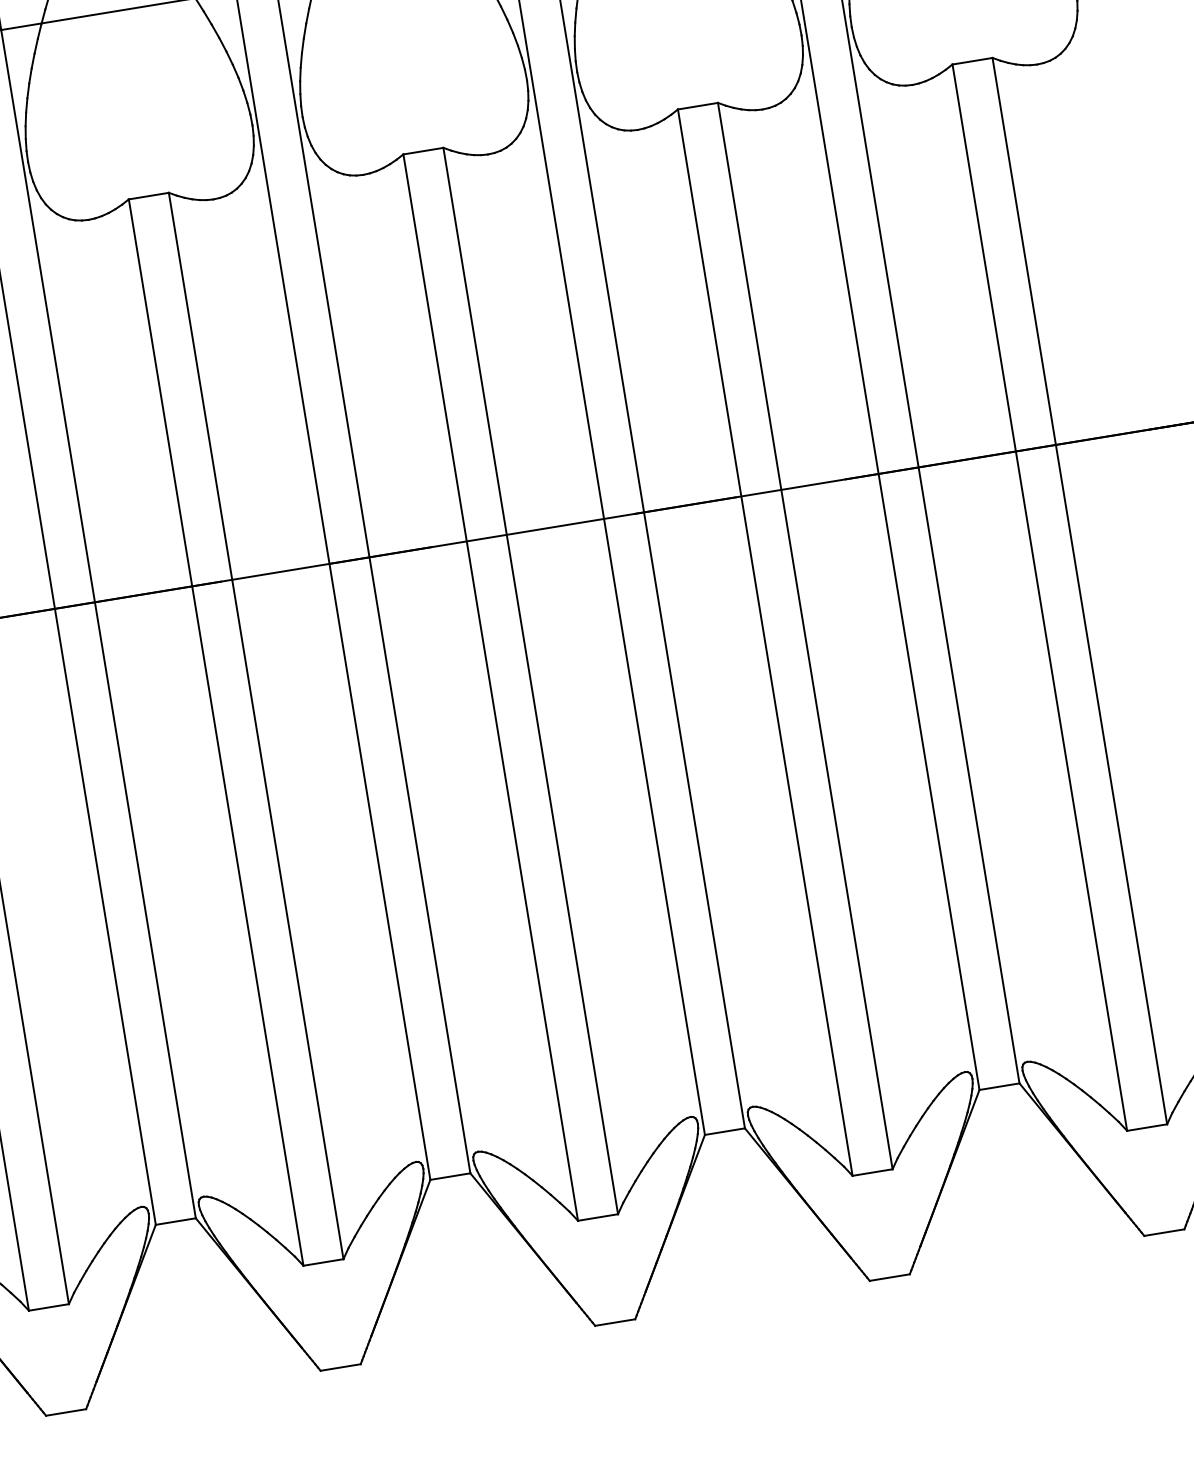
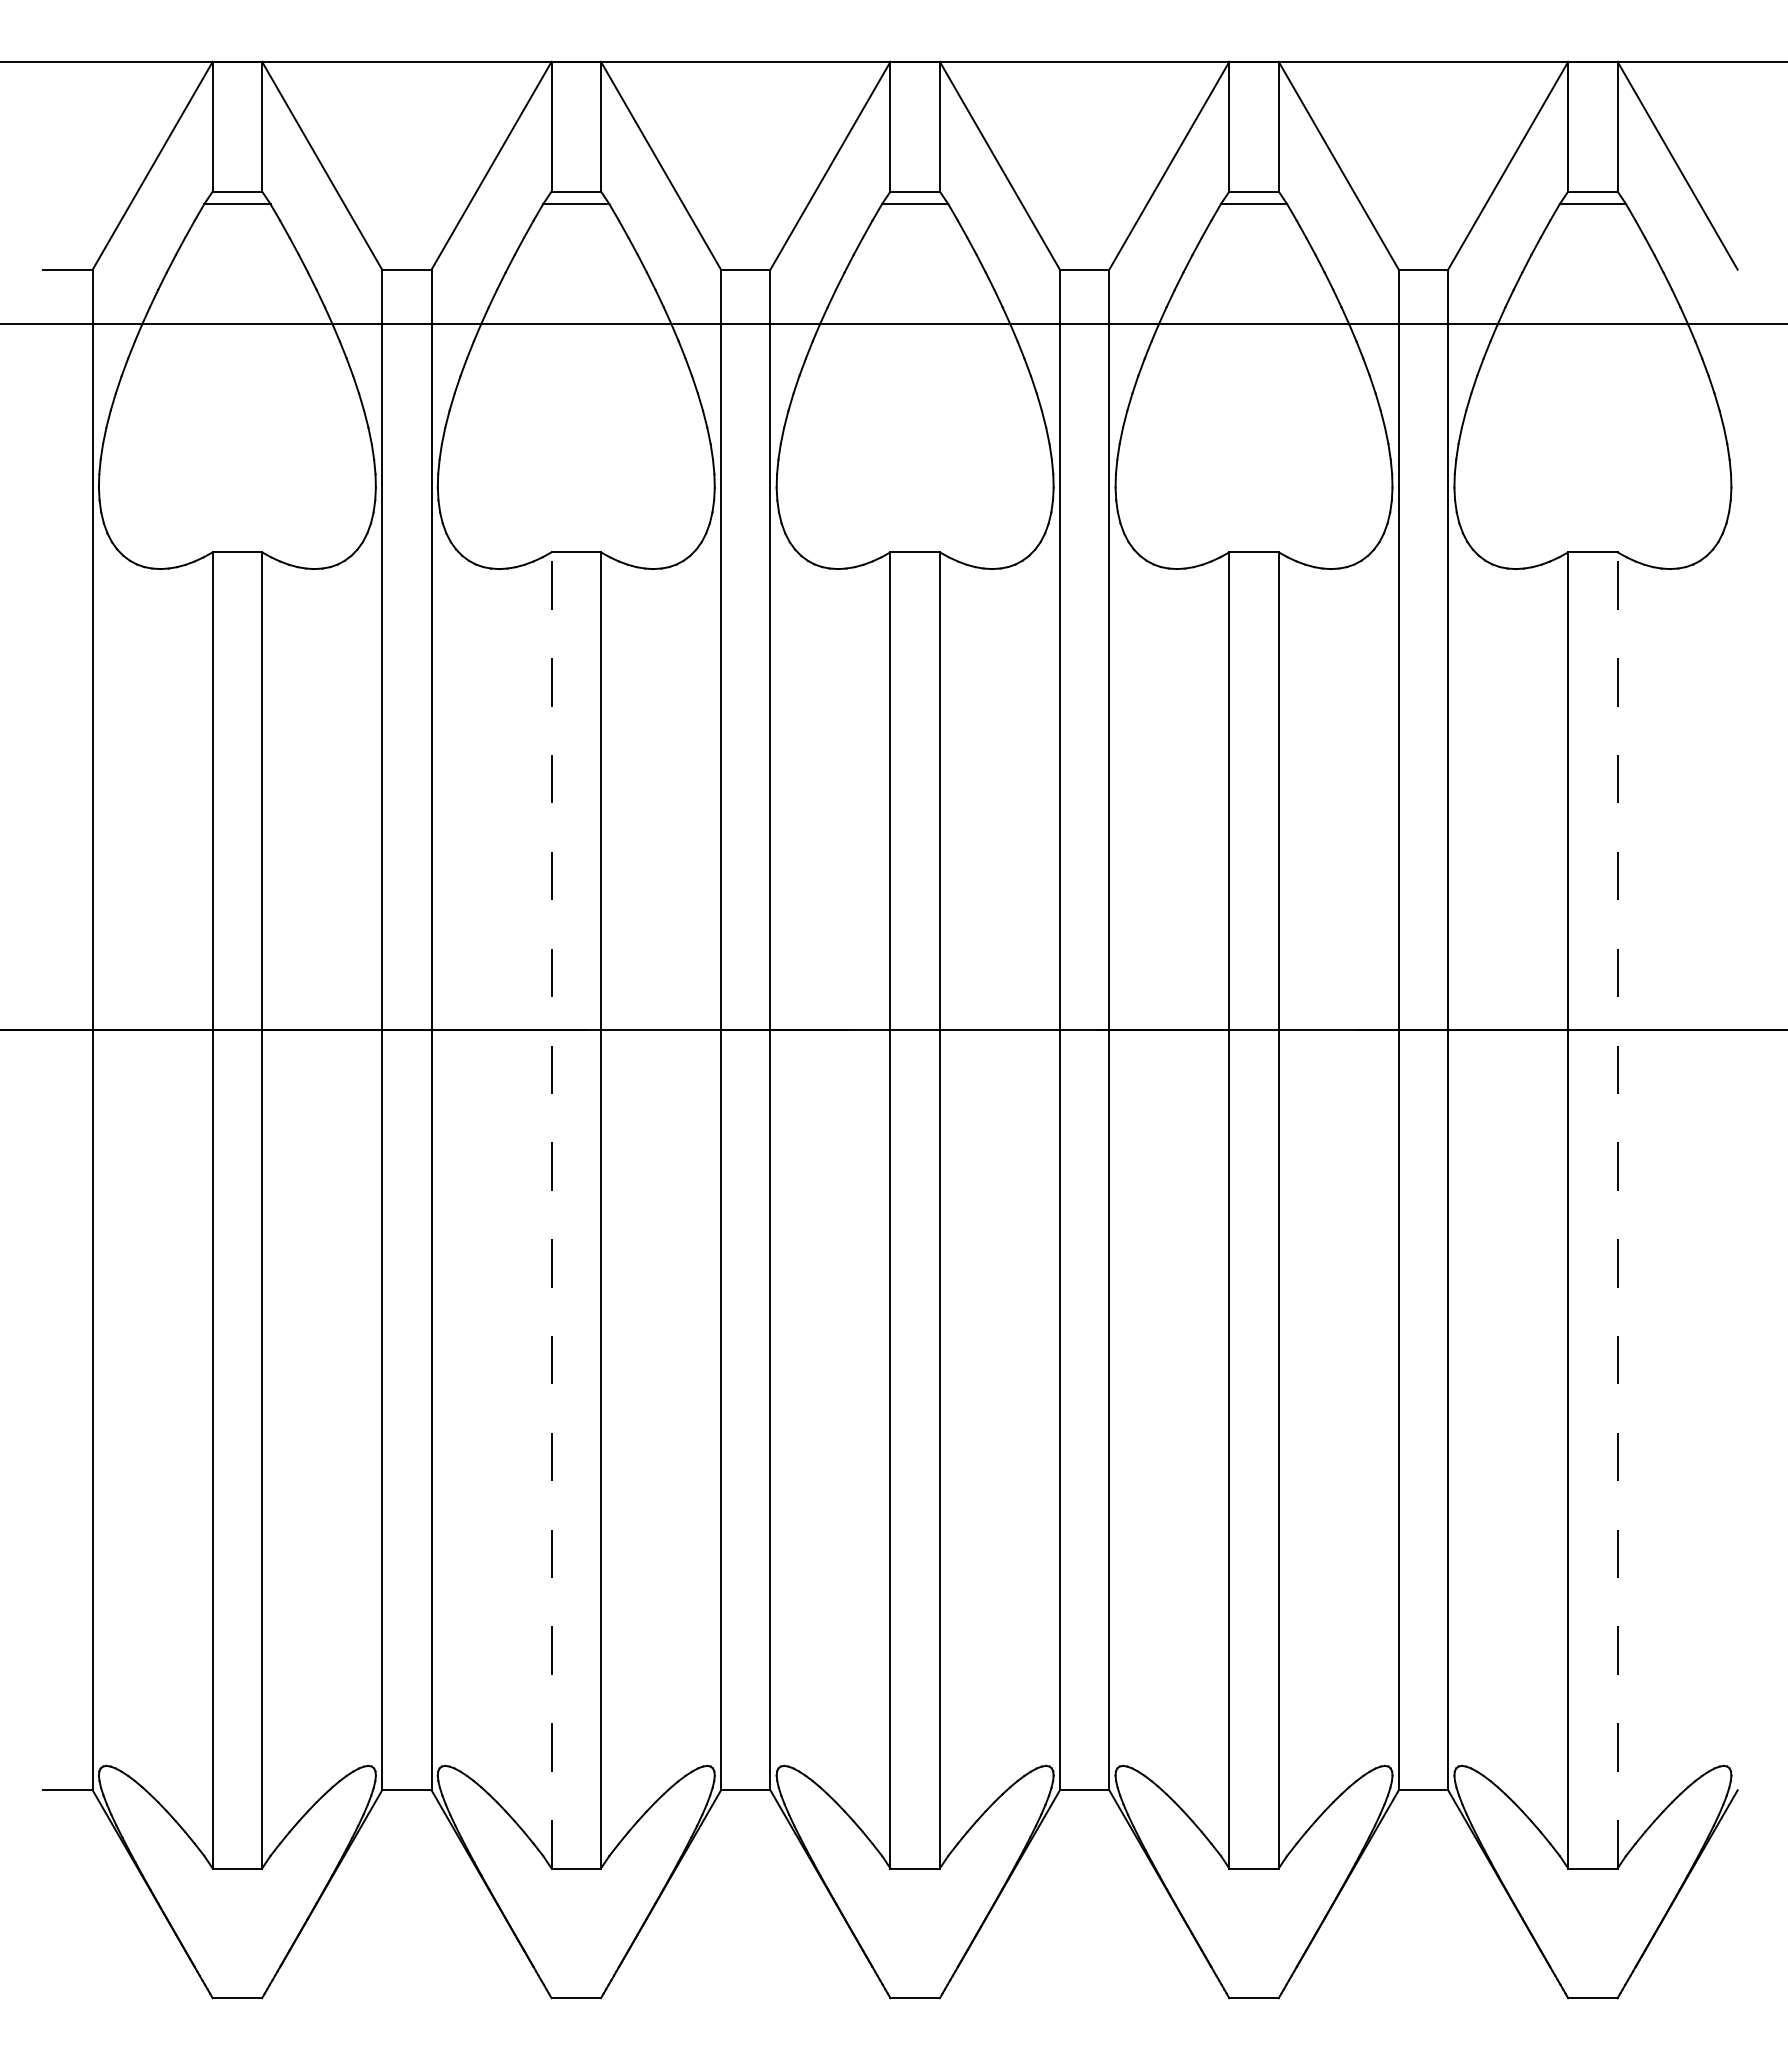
line: (1079, 590) -> (1617, 1209), solid -> dashed
line: (215, 731) -> (551, 1209), solid -> dashed

